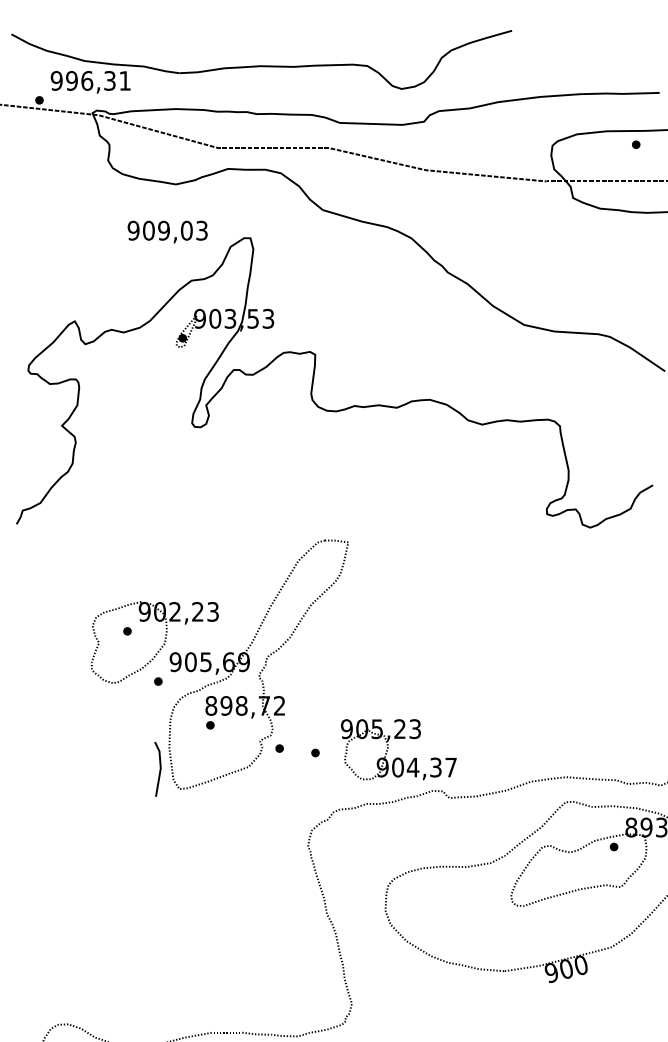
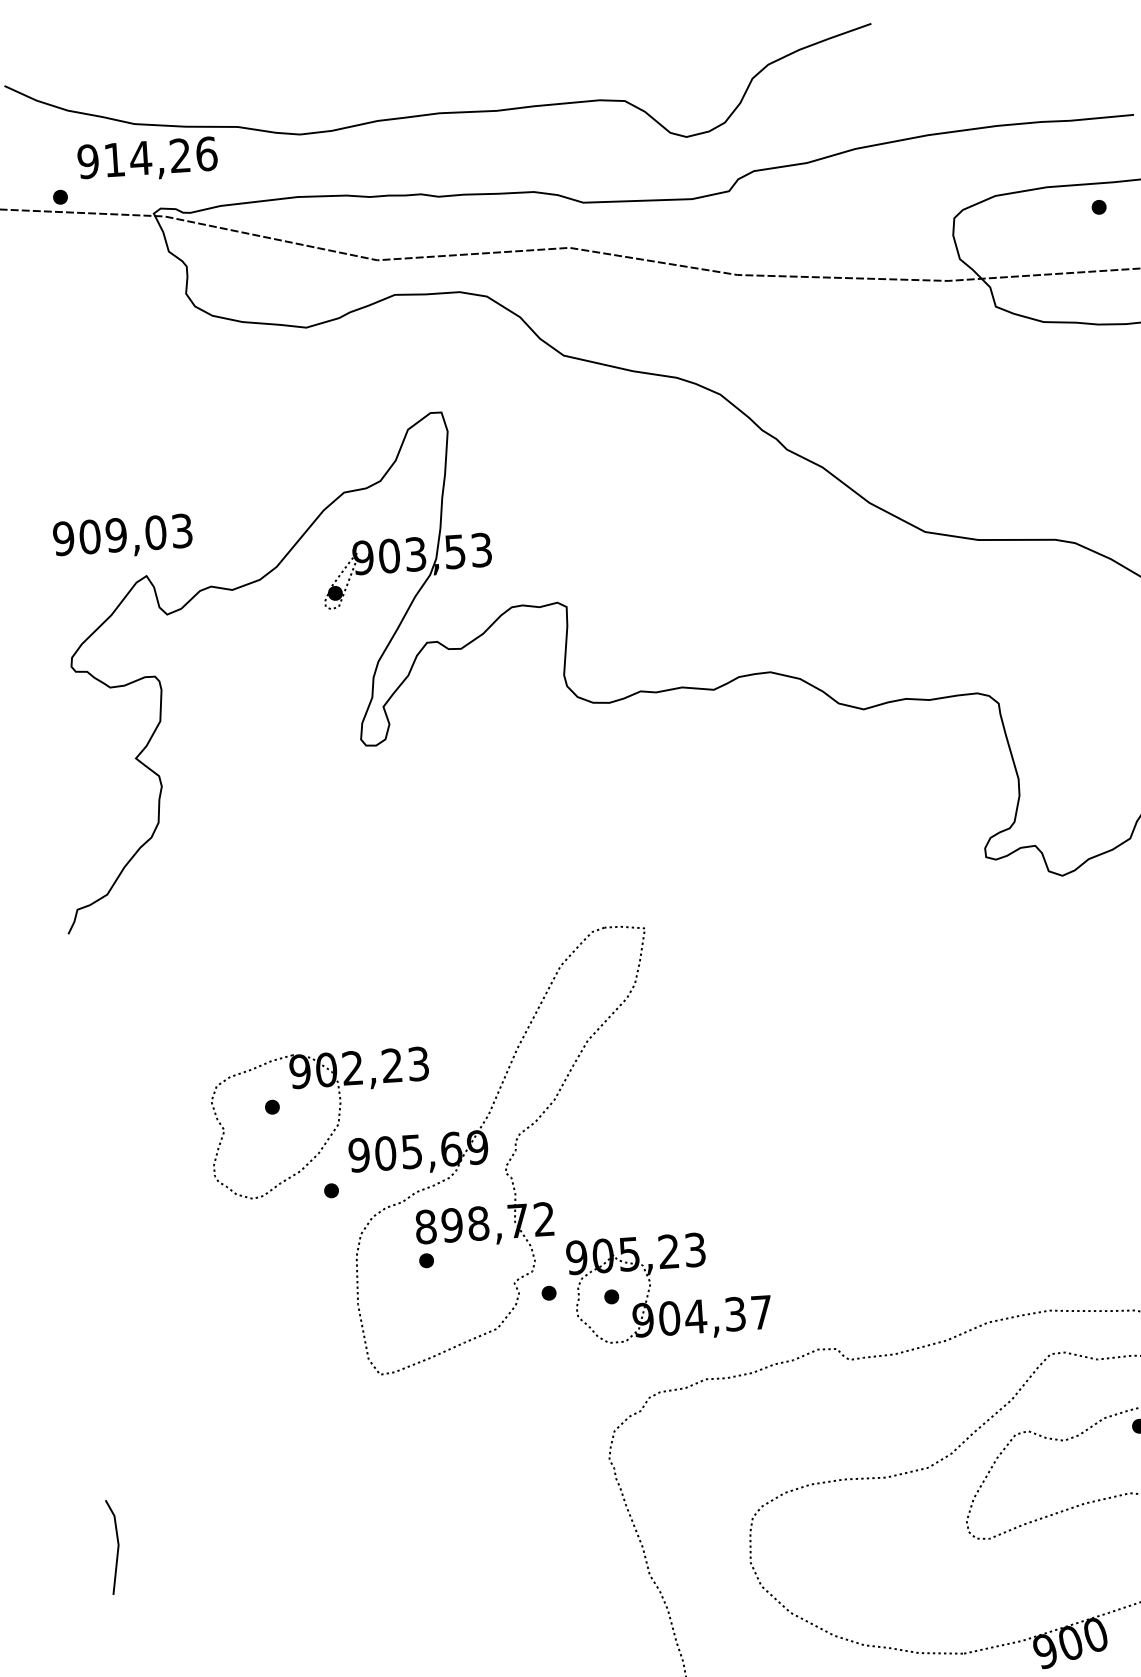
text: (98, 80) -> (160, 156), 996,31 -> 914,26
text: (167, 231) -> (122, 536), moved
part: (398, 757) -> (669, 1300), moved
line: (159, 768) -> (116, 1545), moved

